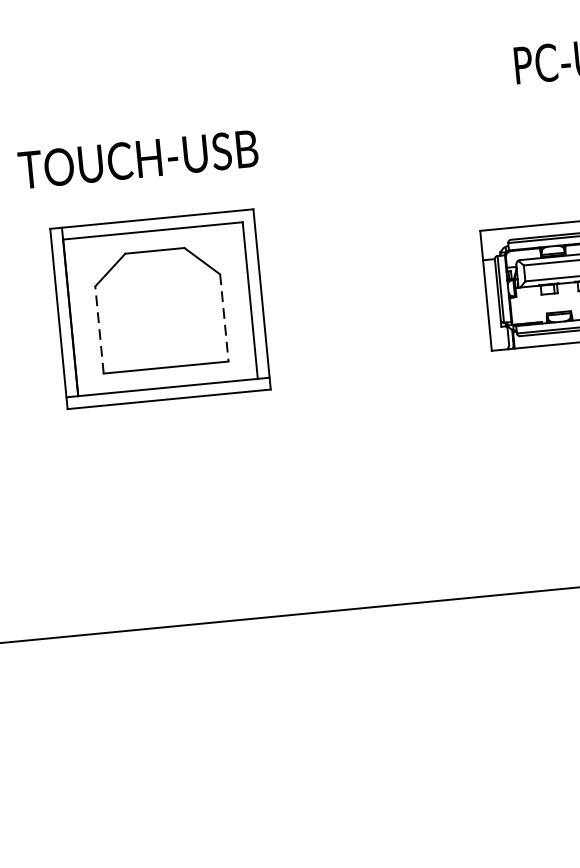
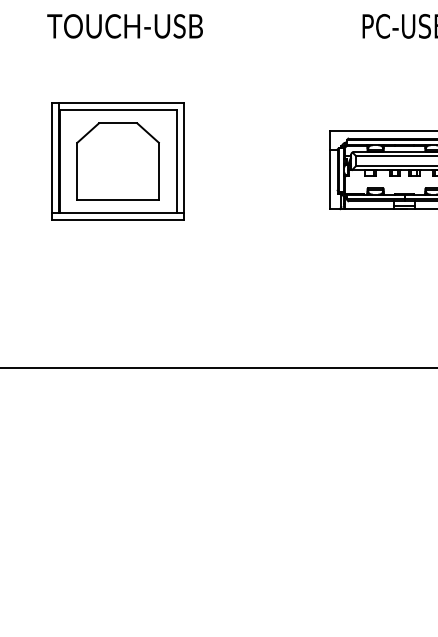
text: (137, 159) -> (124, 26), moved
line: (223, 318) -> (158, 171), dashed -> solid
line: (99, 328) -> (77, 170), dashed -> solid

